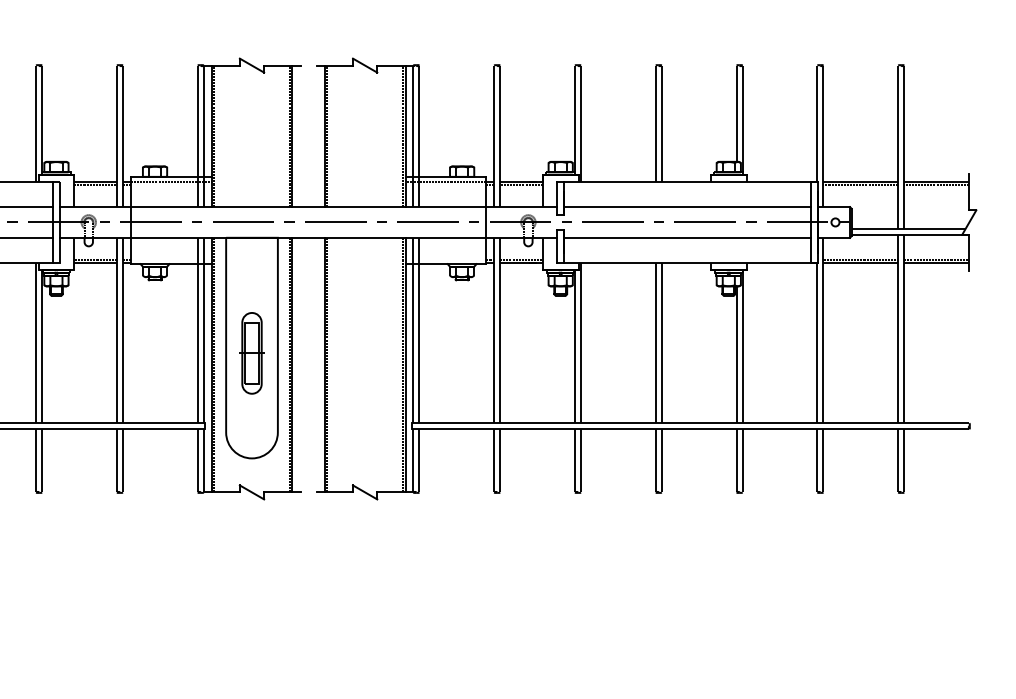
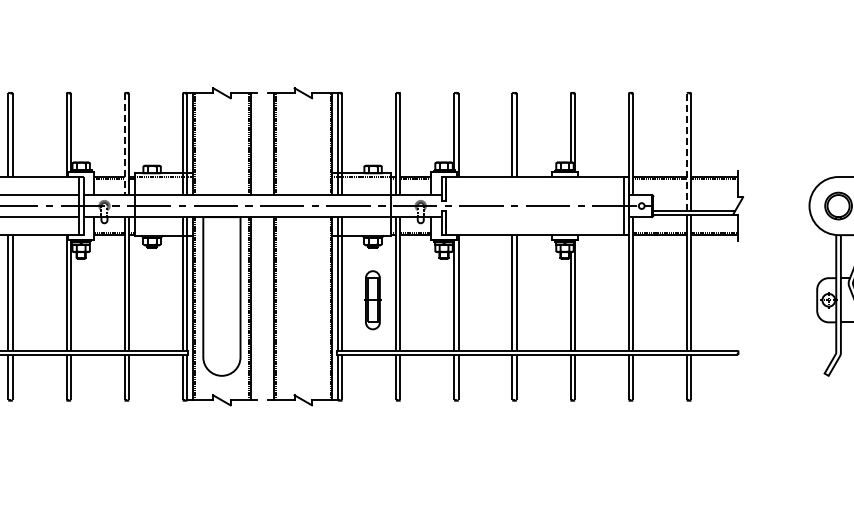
line: (116, 136) -> (124, 144), solid -> dashed
line: (897, 147) -> (686, 152), solid -> dashed
line: (687, 207) -> (535, 195), removed
line: (687, 238) -> (535, 217), removed
part: (251, 353) -> (372, 300), moved

